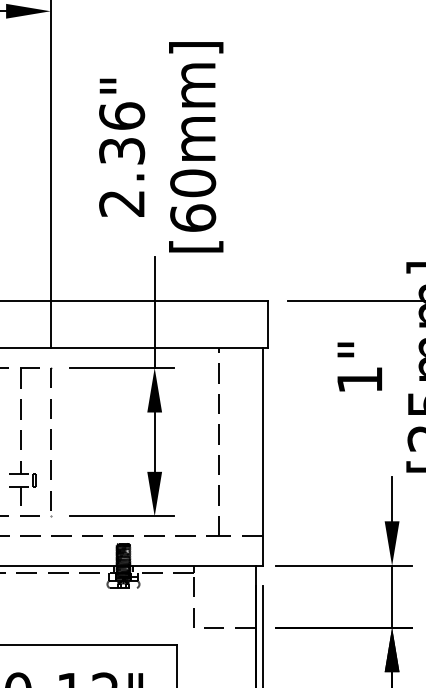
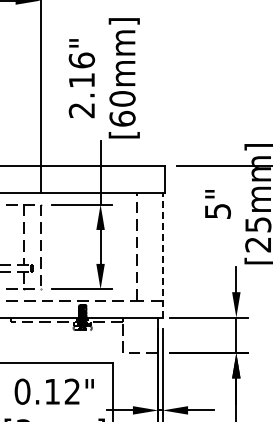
text: (121, 151) -> (81, 80), 2.36" -> 2.16"
text: (359, 380) -> (217, 211), 1" -> 5"
line: (262, 455) -> (162, 254), solid -> dashed

